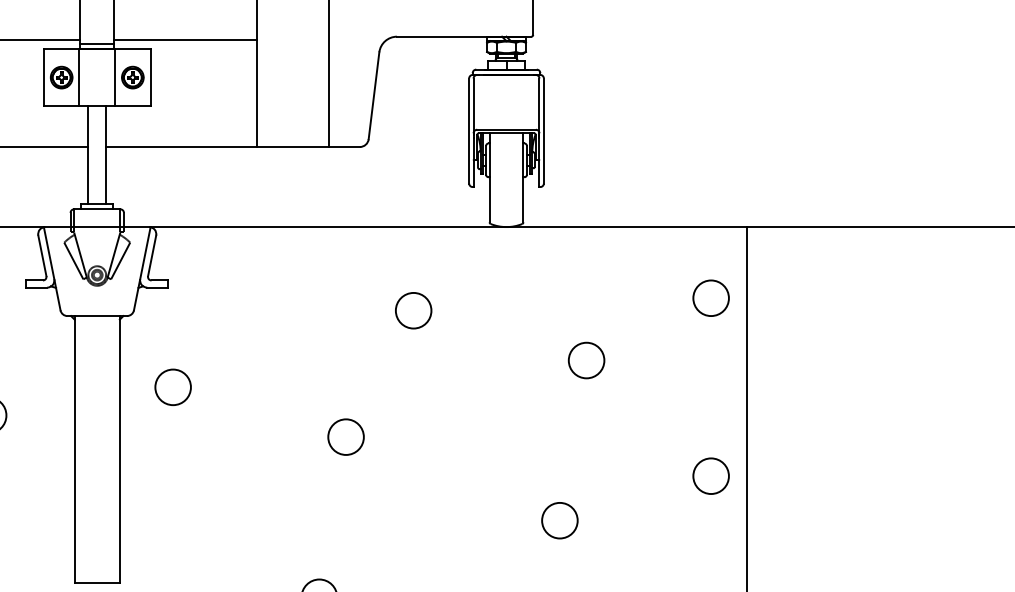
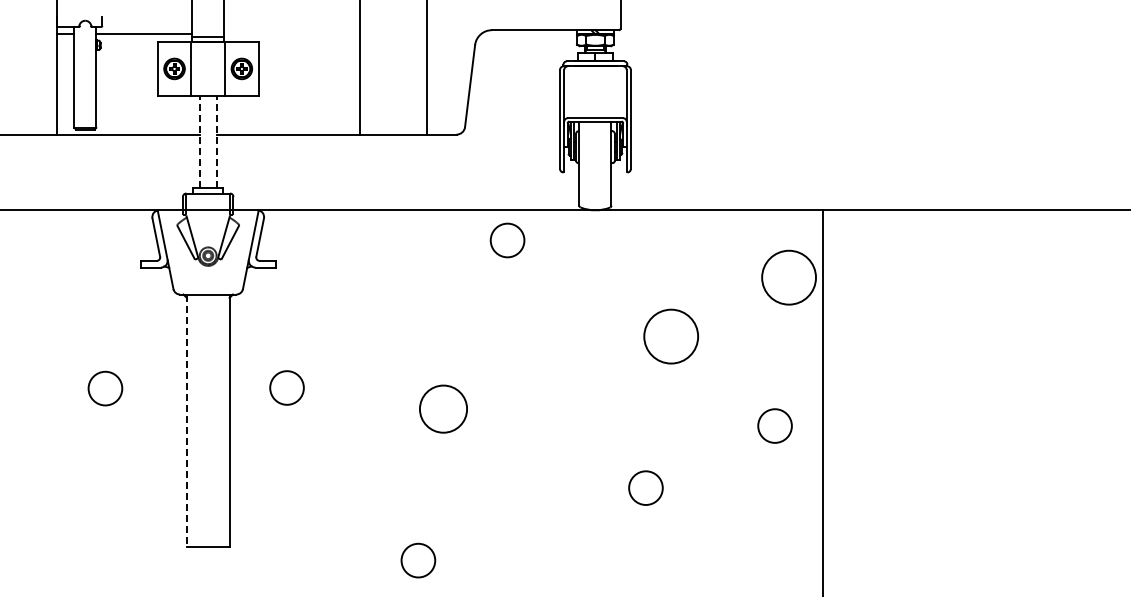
line: (185, 40) -> (291, 33), removed
line: (88, 154) -> (199, 141), solid -> dashed
line: (106, 154) -> (216, 141), solid -> dashed
circle: (710, 298) -> (788, 277), size x1.6
circle: (413, 310) -> (507, 240), moved
circle: (586, 360) -> (671, 336), size x1.6
circle: (172, 386) -> (286, 387), moved
circle: (345, 436) -> (443, 408), size x1.4
line: (74, 450) -> (186, 421), solid -> dashed
circle: (710, 475) -> (774, 425), moved

